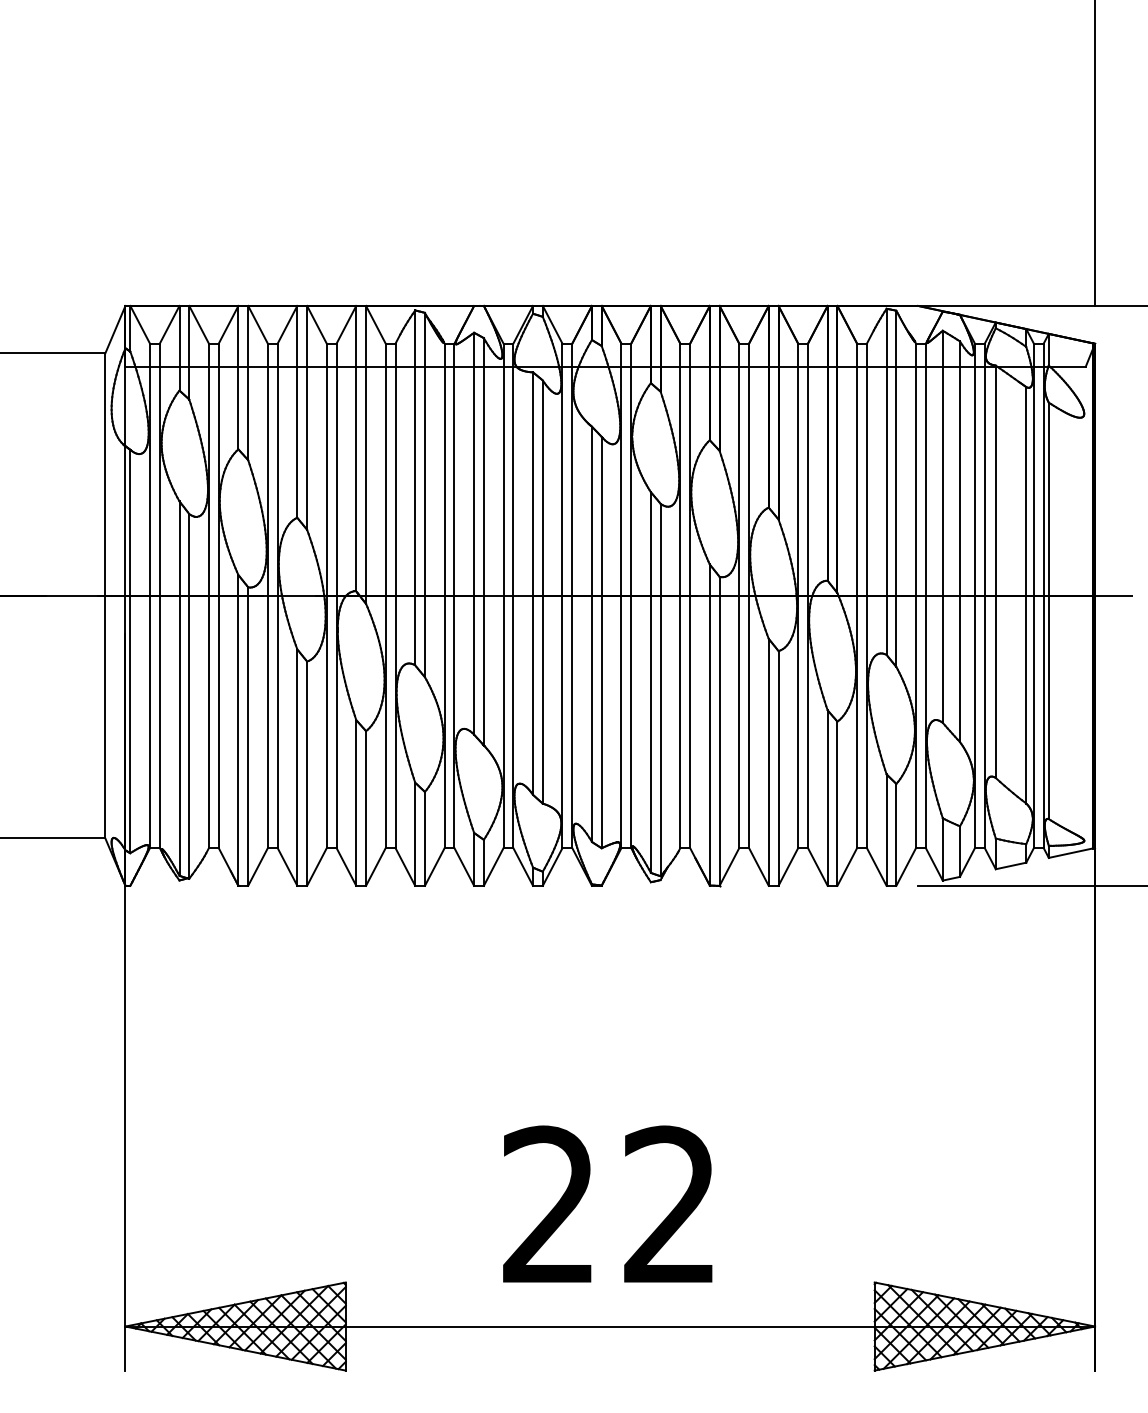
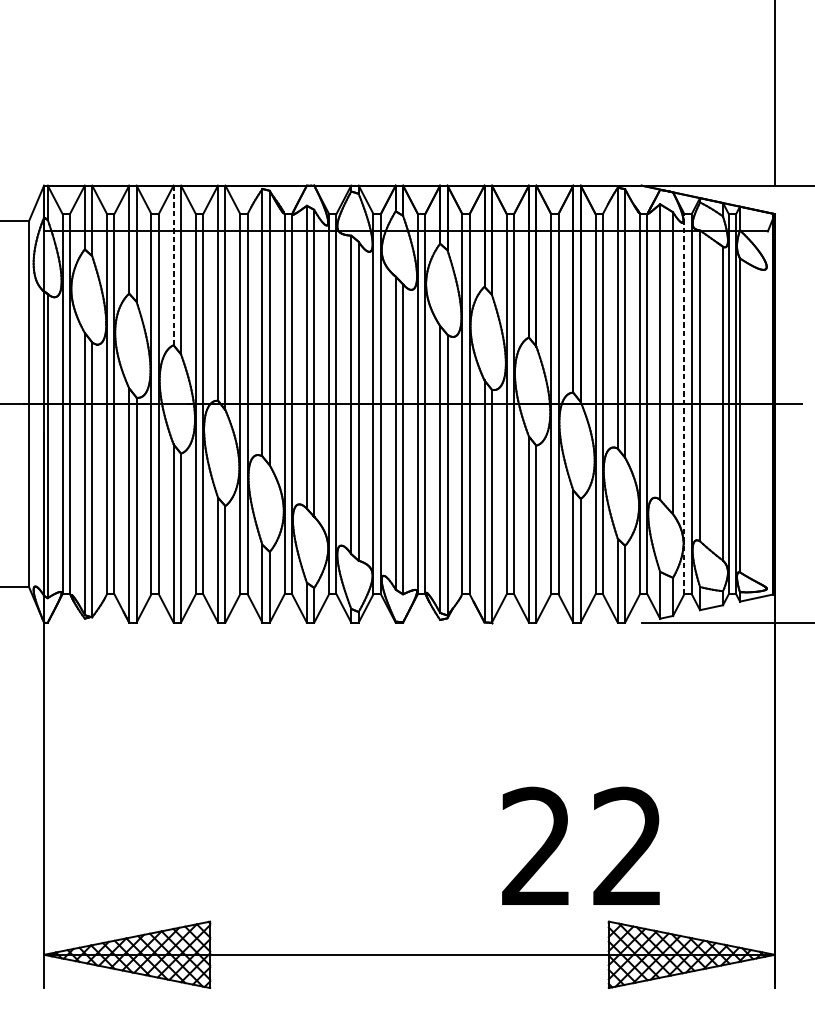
line: (297, 411) -> (173, 265), solid -> dashed
line: (974, 595) -> (684, 403), solid -> dashed
text: (607, 1203) -> (580, 845), moved

